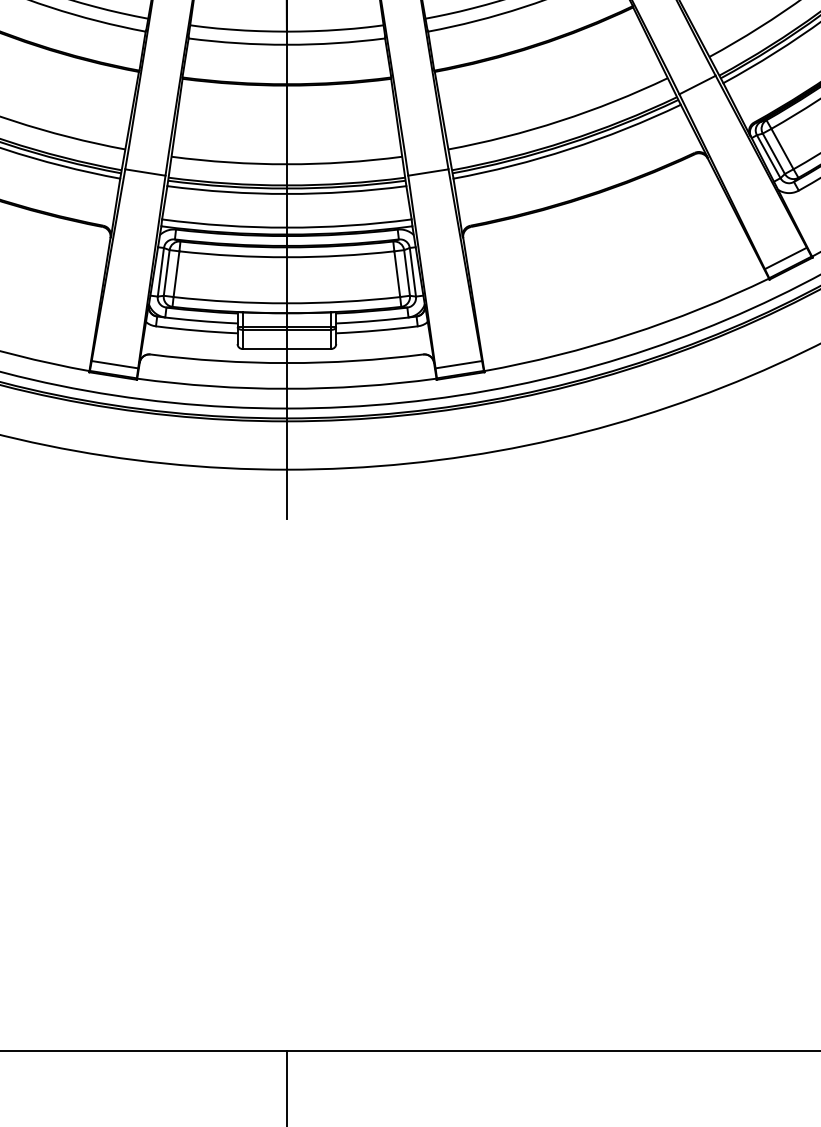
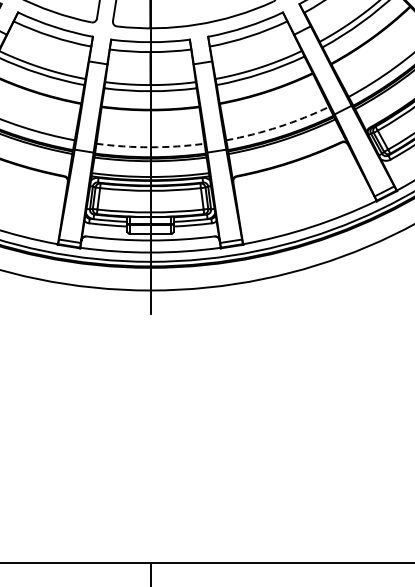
arc: (559, 119) -> (278, 126), solid -> dashed
arc: (286, 164) -> (150, 147), solid -> dashed

